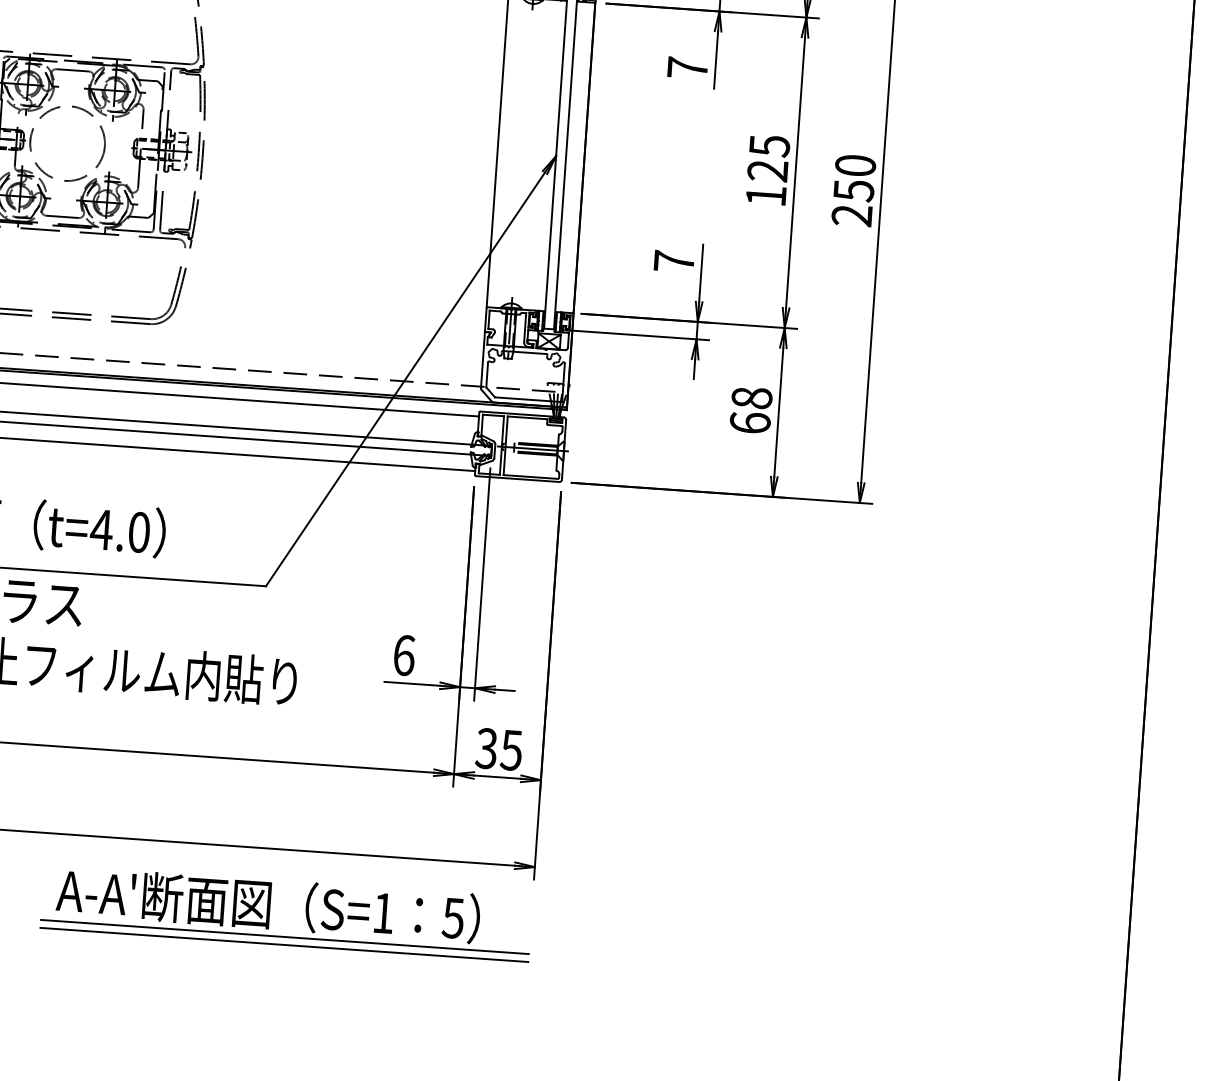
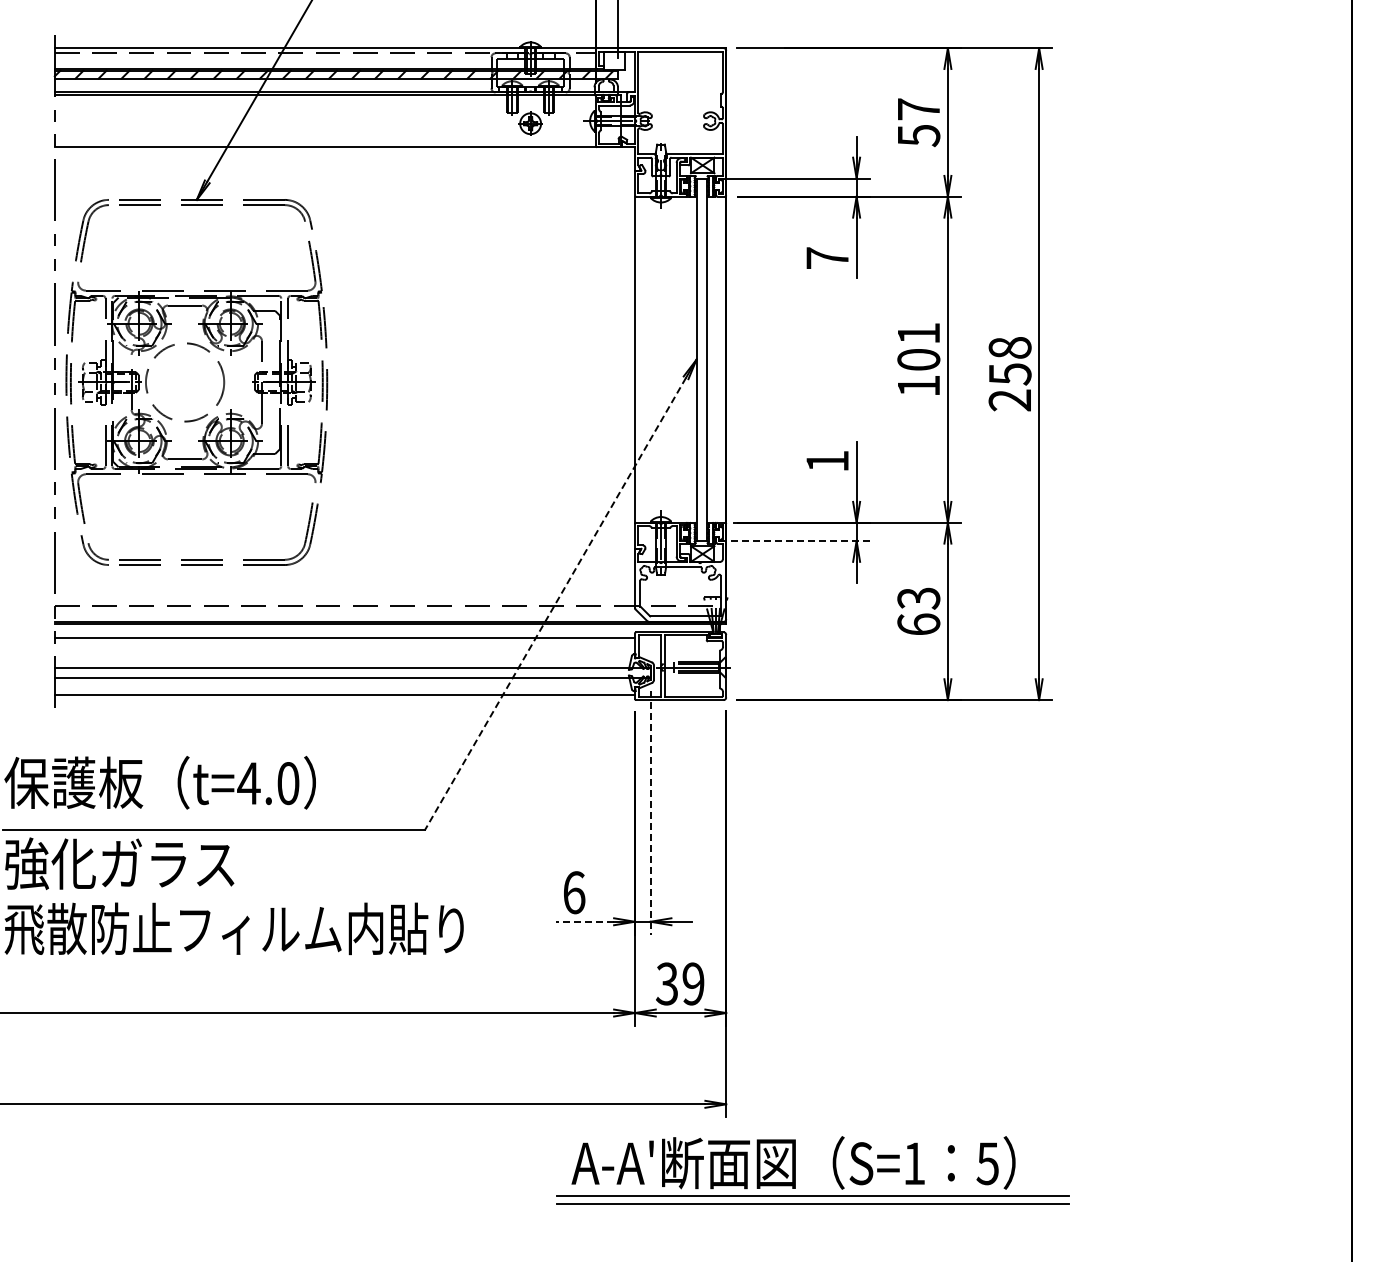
text: (768, 158) -> (918, 346), 125 -> 101
text: (855, 165) -> (1009, 347), 250 -> 258
text: (674, 261) -> (827, 461), 7 -> 1
line: (637, 335) -> (794, 541), solid -> dashed
line: (405, 379) -> (555, 604), solid -> dashed
text: (751, 398) -> (918, 598), 68 -> 63
line: (482, 584) -> (650, 812), solid -> dashed
line: (412, 683) -> (584, 921), solid -> dashed
text: (511, 749) -> (693, 983), 35 -> 39
part: (269, 911) -> (795, 1170), moved

